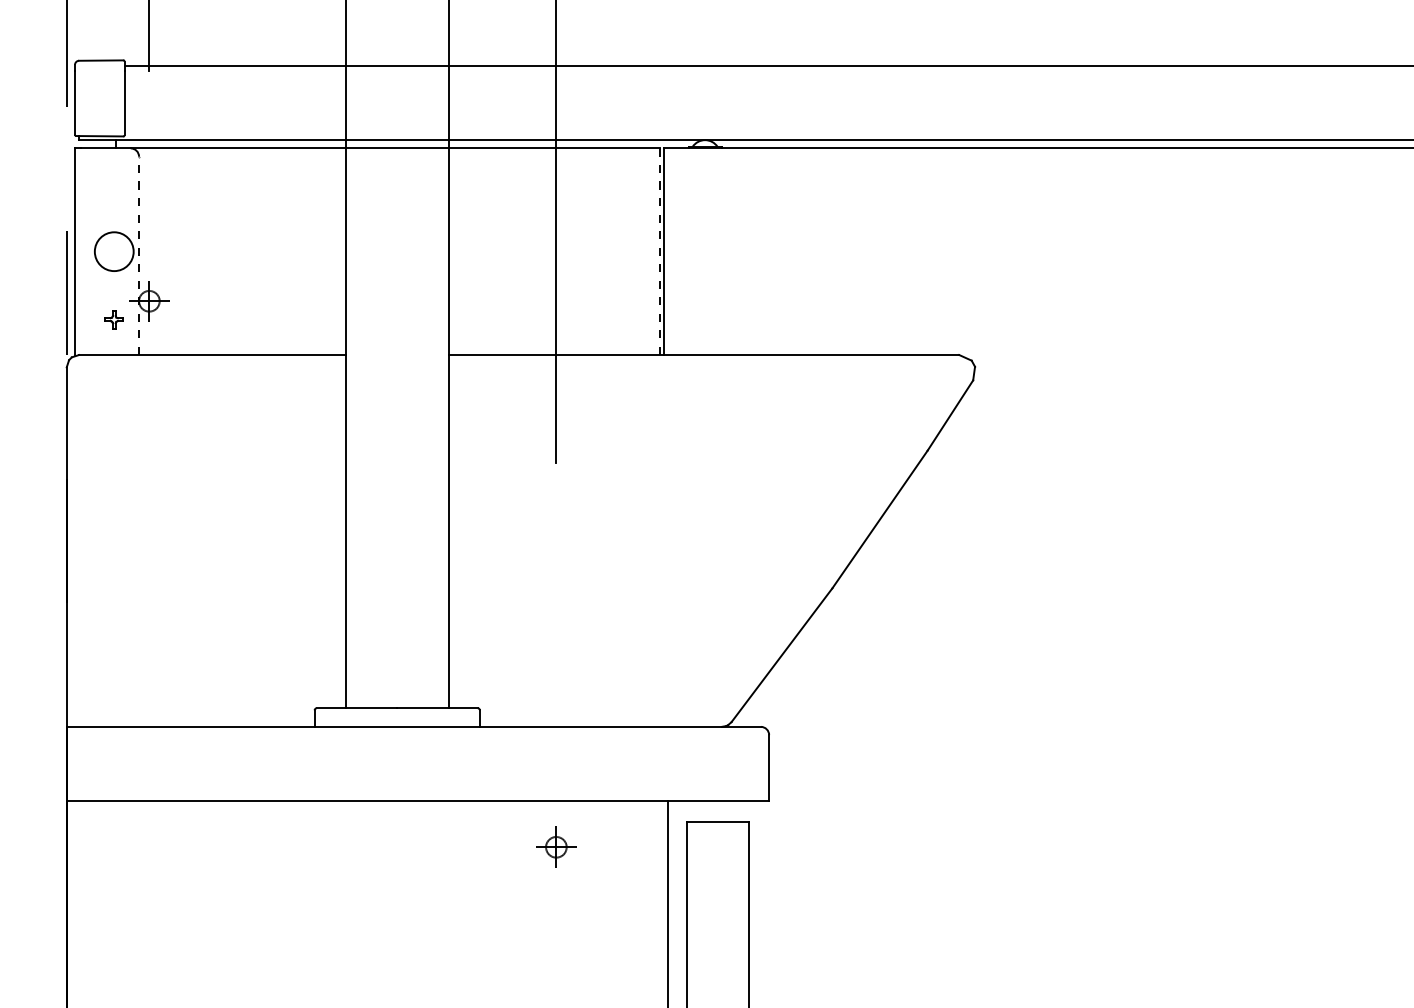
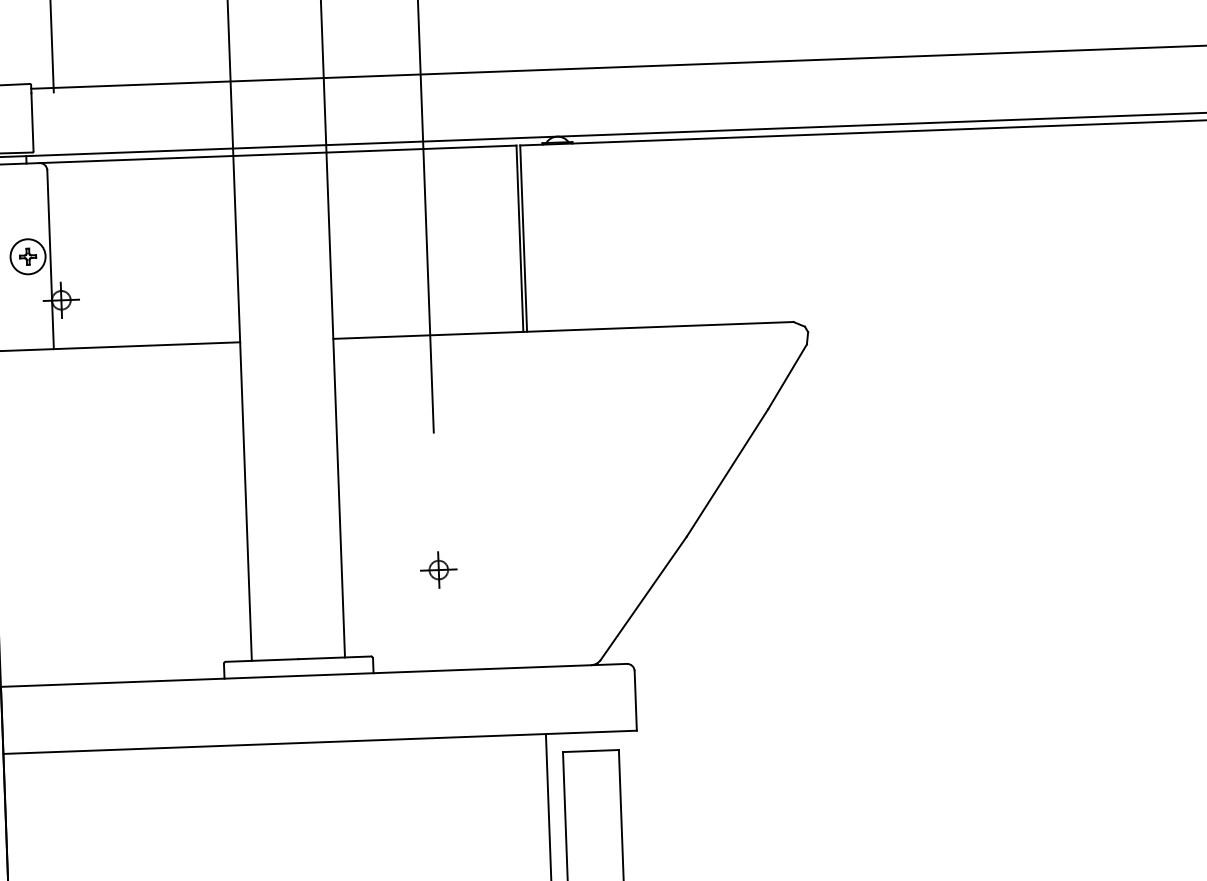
line: (659, 251) -> (519, 238), dashed -> solid
line: (139, 255) -> (50, 259), dashed -> solid
part: (113, 319) -> (27, 256), moved
part: (556, 846) -> (438, 569), moved

